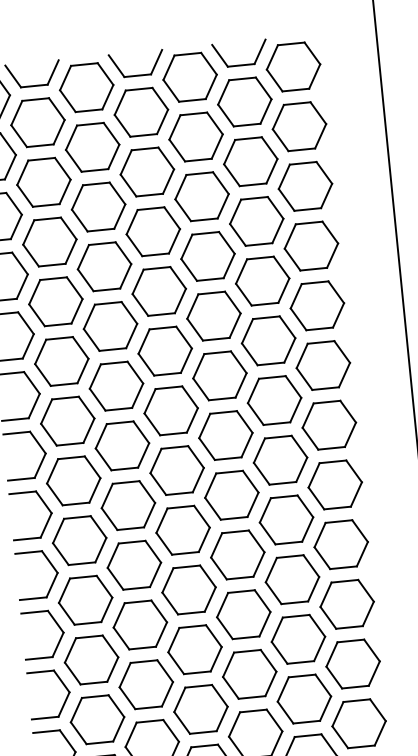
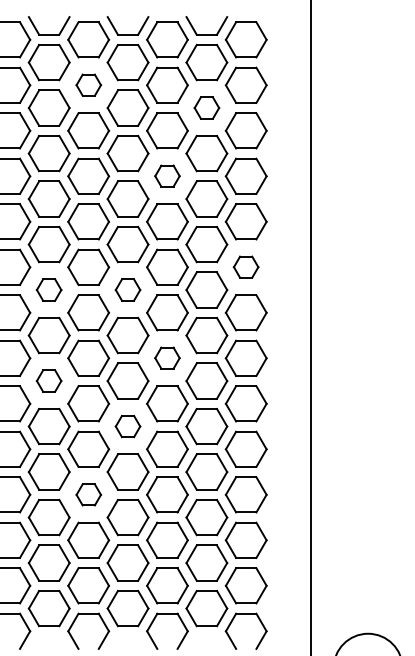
part: (92, 146) -> (88, 84), size x0.6
part: (250, 160) -> (206, 107), size x0.6
part: (207, 255) -> (167, 175), size x0.6
part: (322, 364) -> (245, 266), size x0.6
part: (170, 410) -> (127, 289), size x0.6
part: (66, 420) -> (48, 289), size x0.6
part: (231, 494) -> (167, 357), size x0.6
part: (78, 539) -> (48, 380), size x0.6
part: (188, 589) -> (127, 426), size x0.6
part: (146, 684) -> (88, 494), size x0.6

